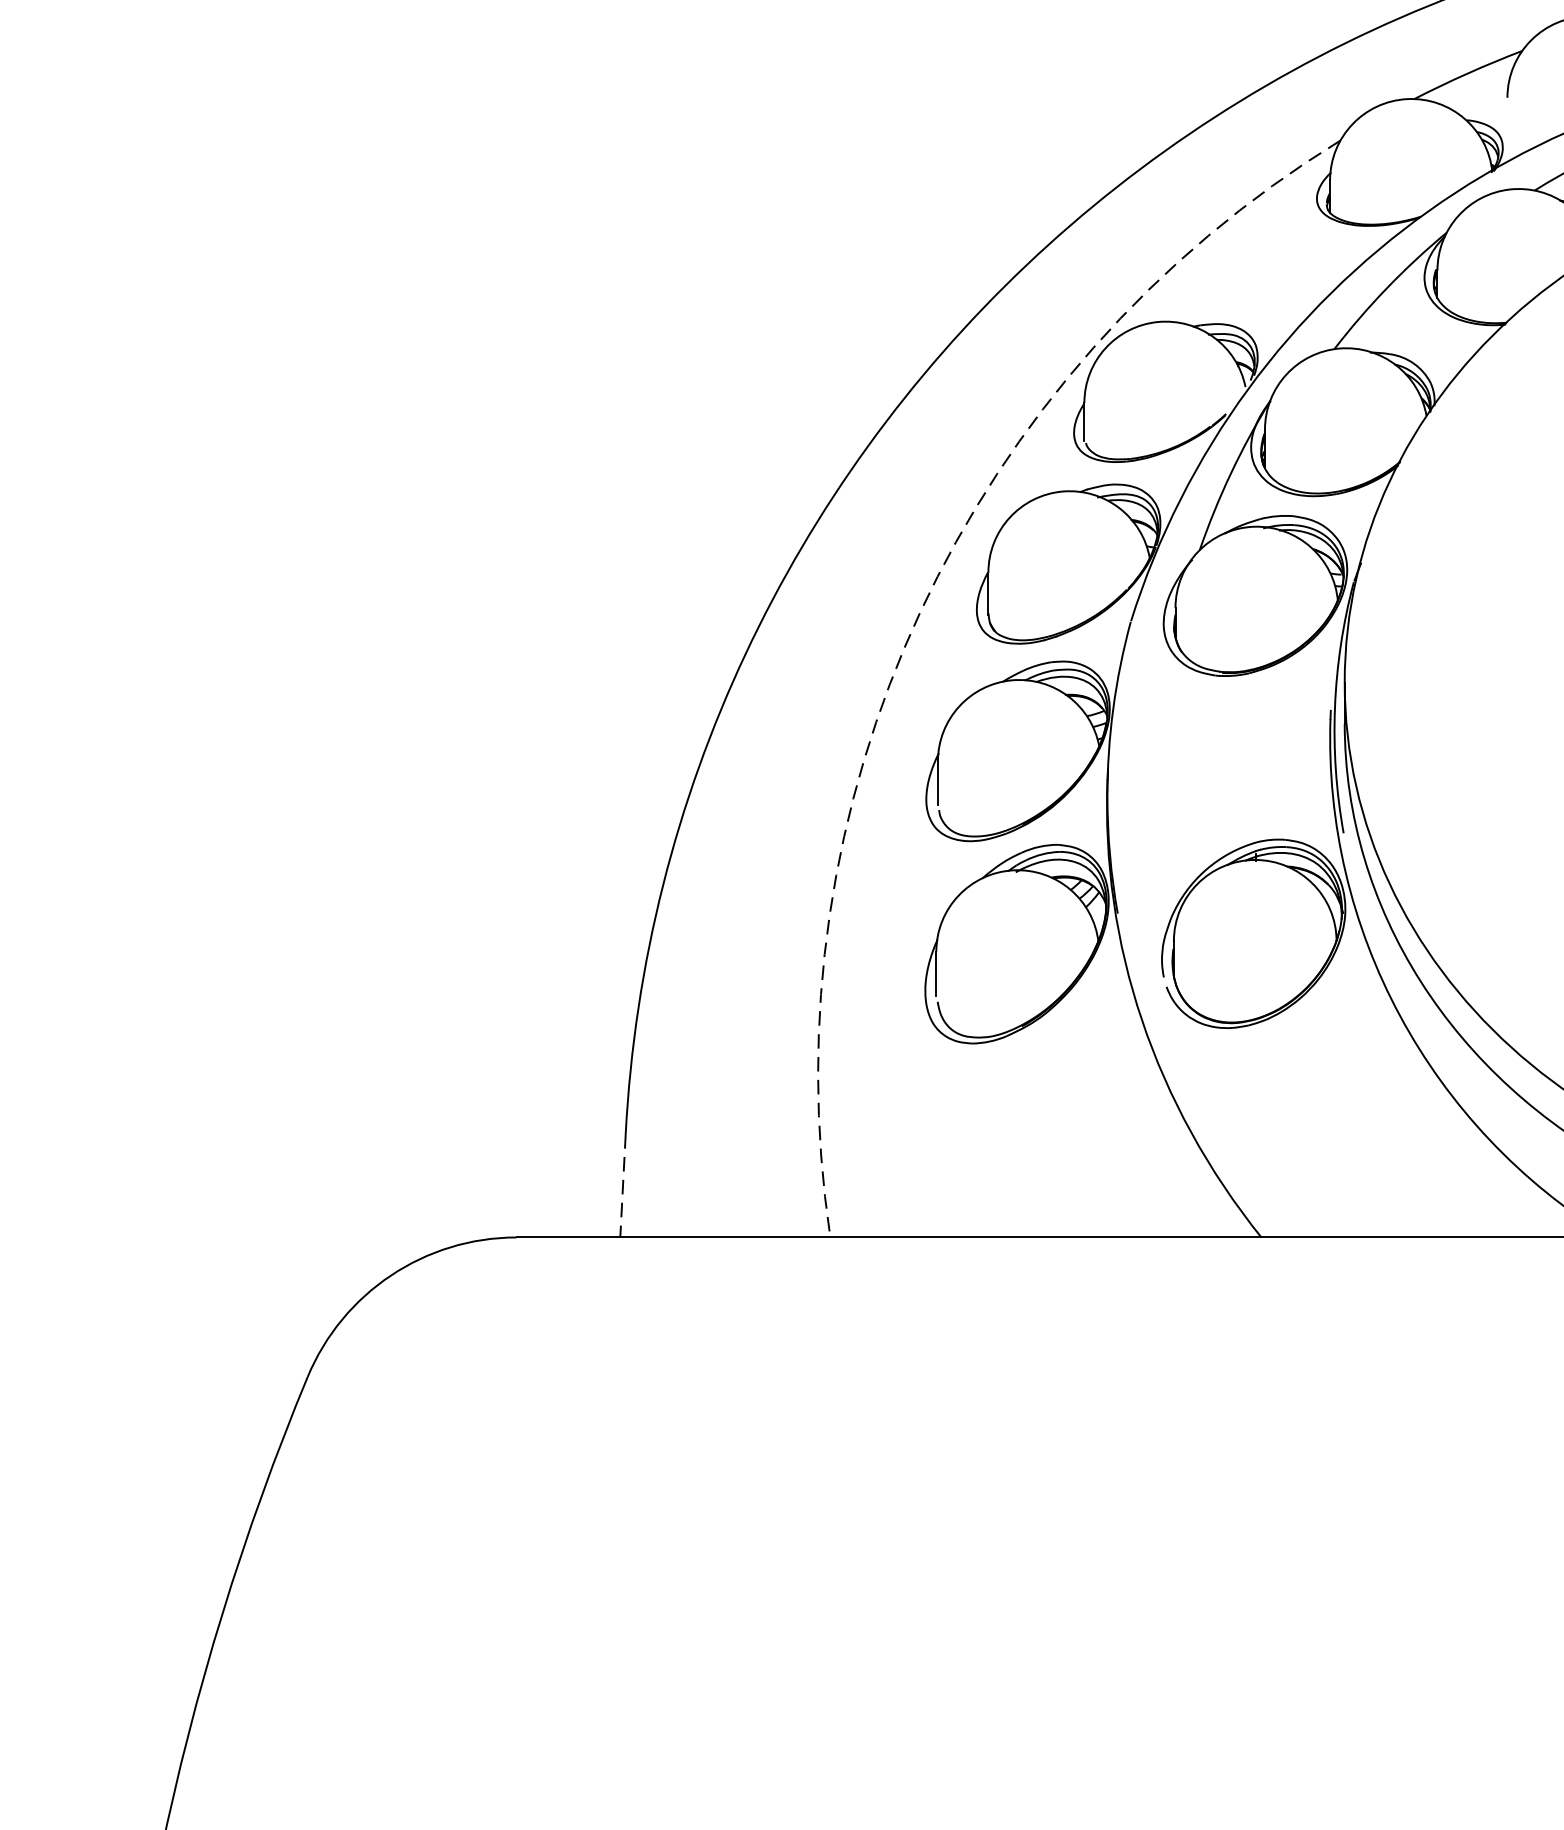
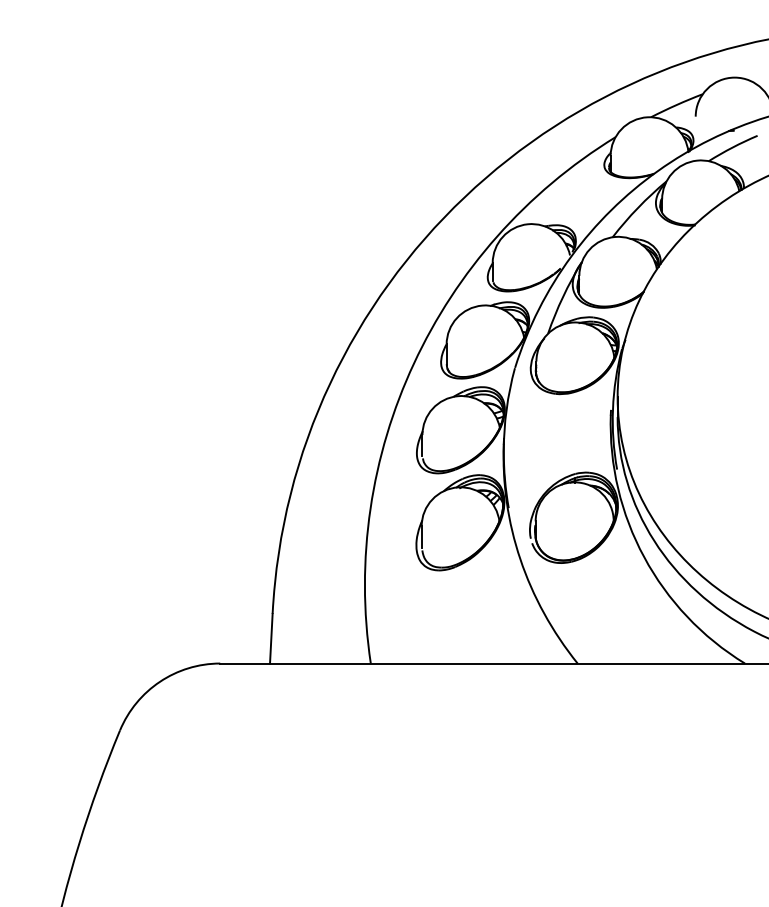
arc: (919, 612) -> (413, 363), dashed -> solid
line: (623, 1185) -> (271, 638), dashed -> solid

